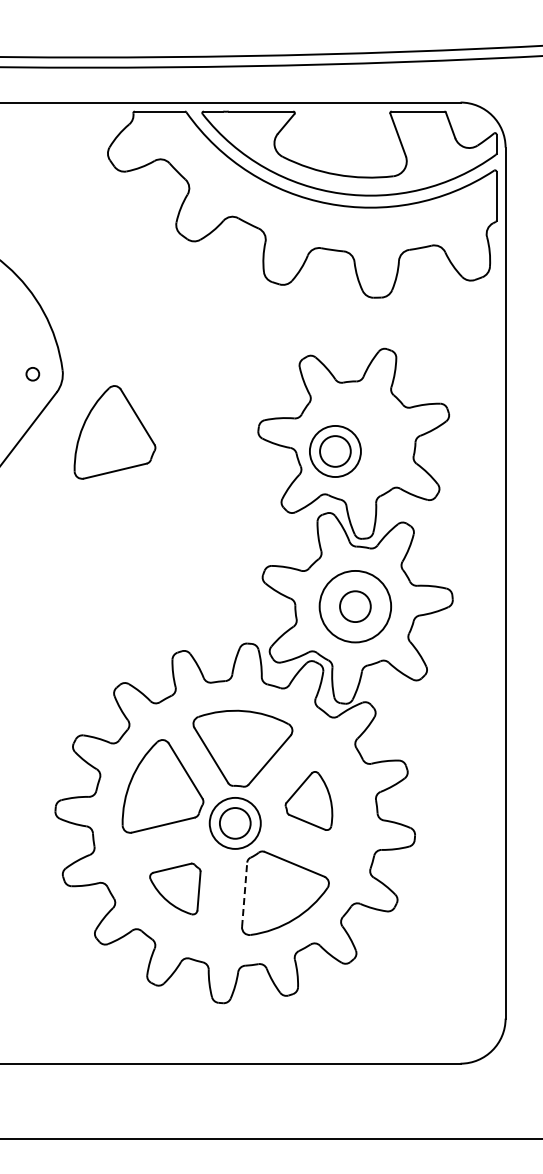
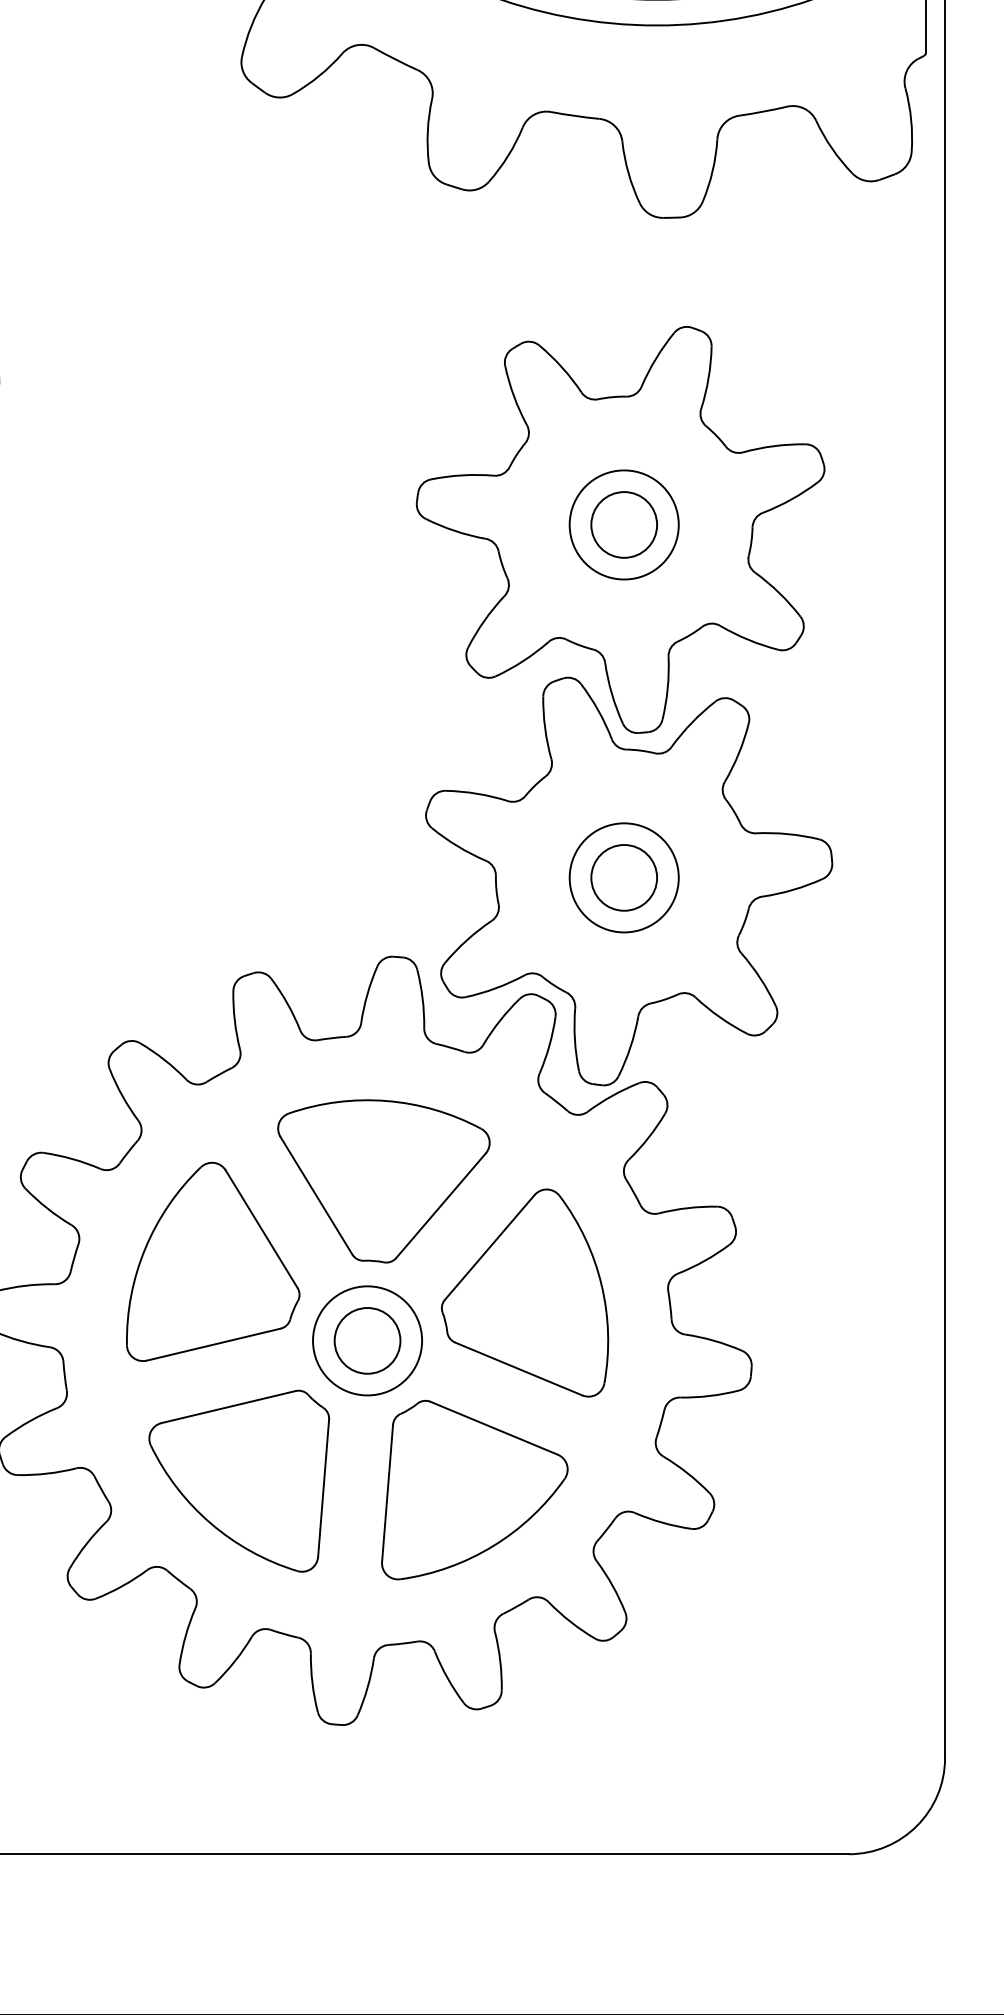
part: (114, 432) -> (109, 505), removed
part: (335, 451) -> (624, 524), moved
circle: (354, 606) -> (622, 877), size x0.71
part: (308, 800) -> (523, 1291), size x1.67
part: (175, 888) -> (239, 1479), size x1.67
line: (244, 894) -> (387, 1492), dashed -> solid

